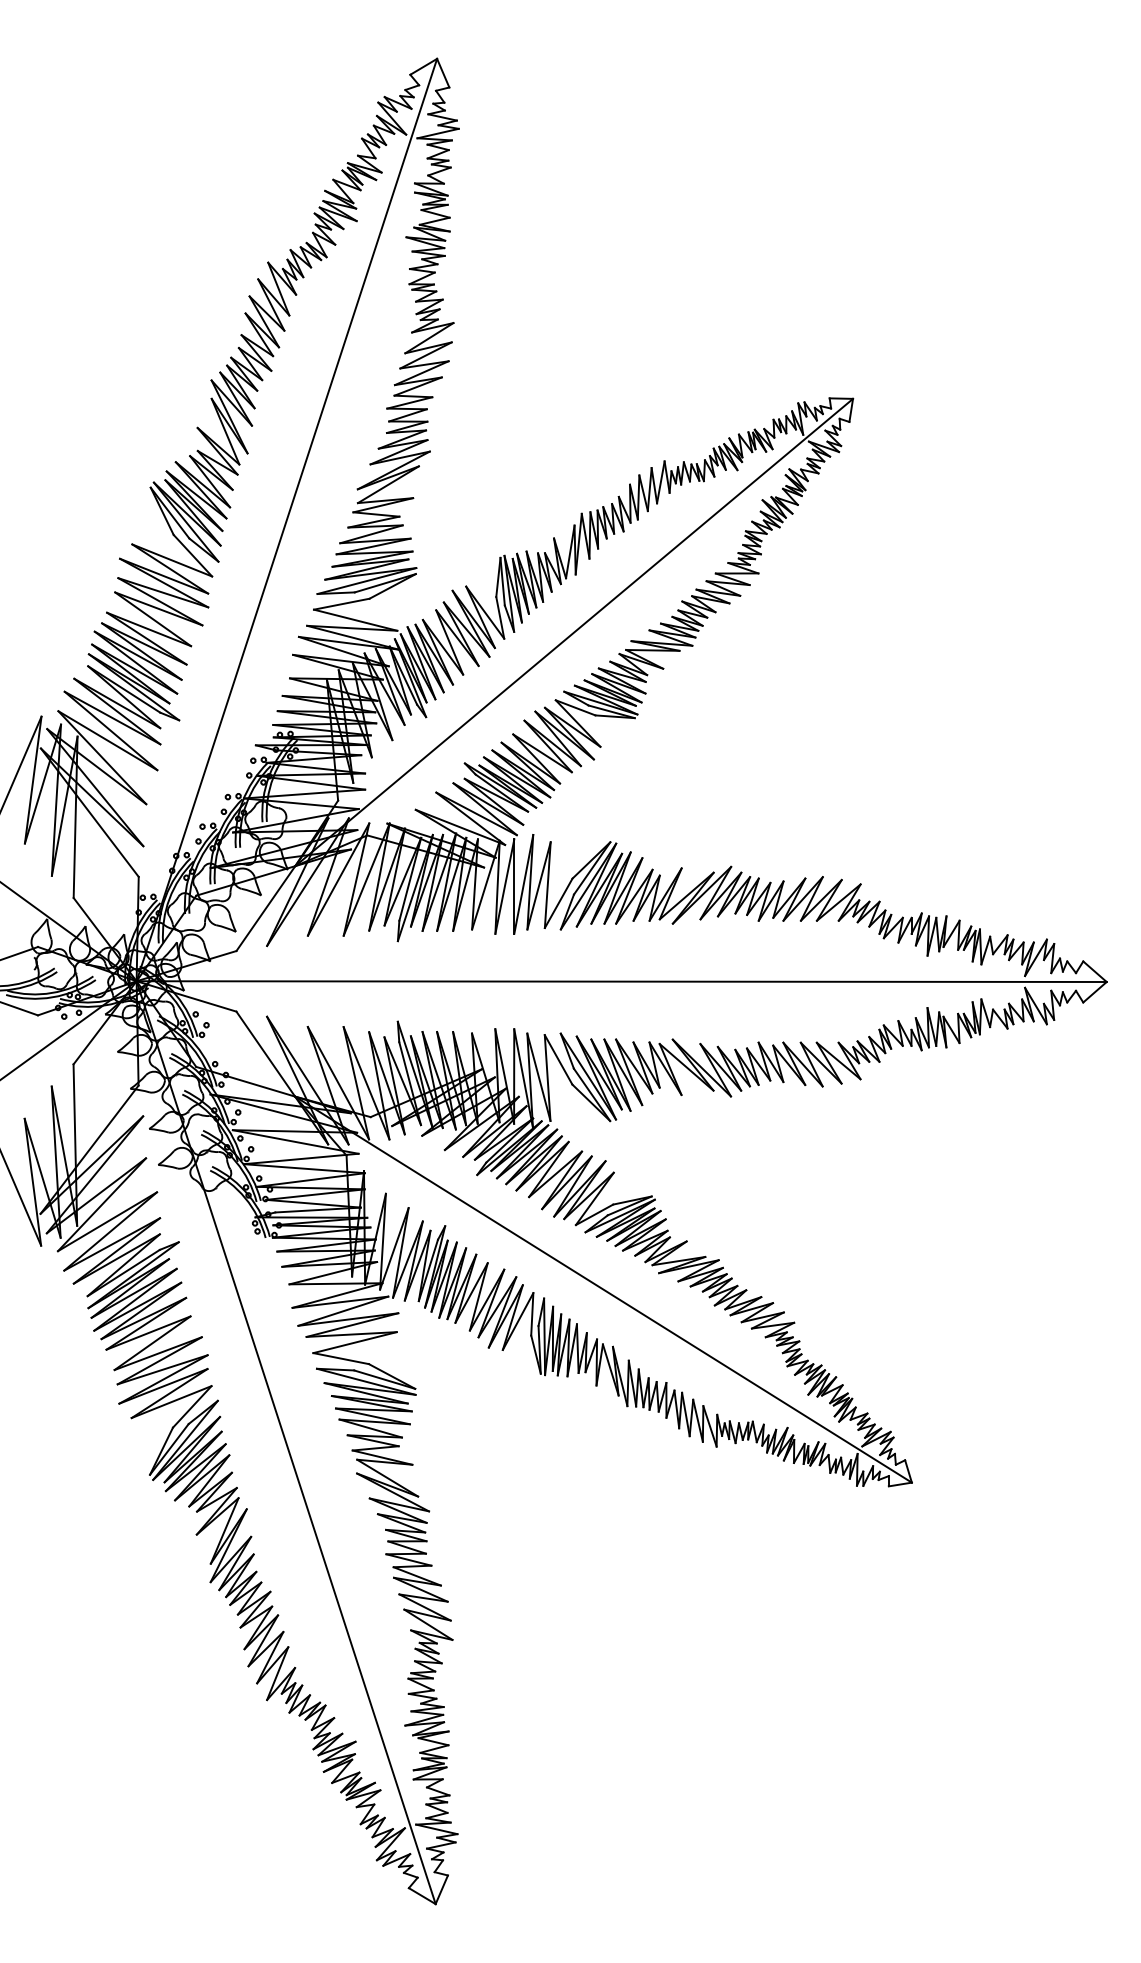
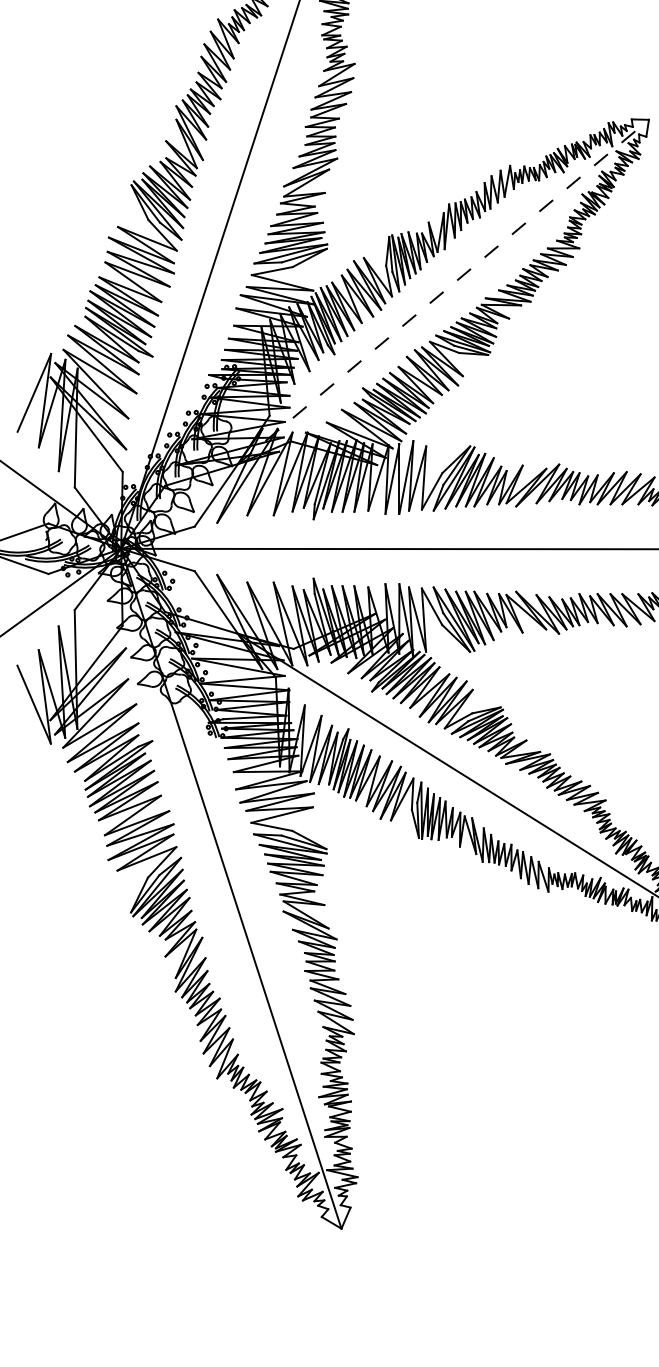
line: (574, 632) -> (443, 291), solid -> dashed

